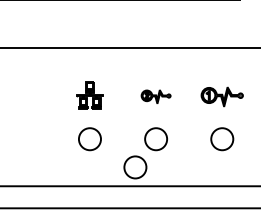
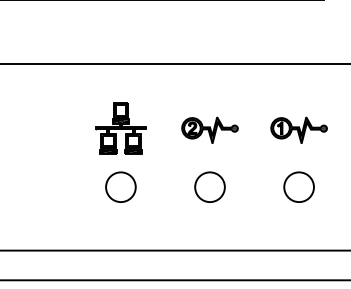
part: (89, 95) -> (120, 128), size x1.43
part: (155, 96) -> (209, 129), size x1.43
circle: (134, 166) -> (181, 224), removed

